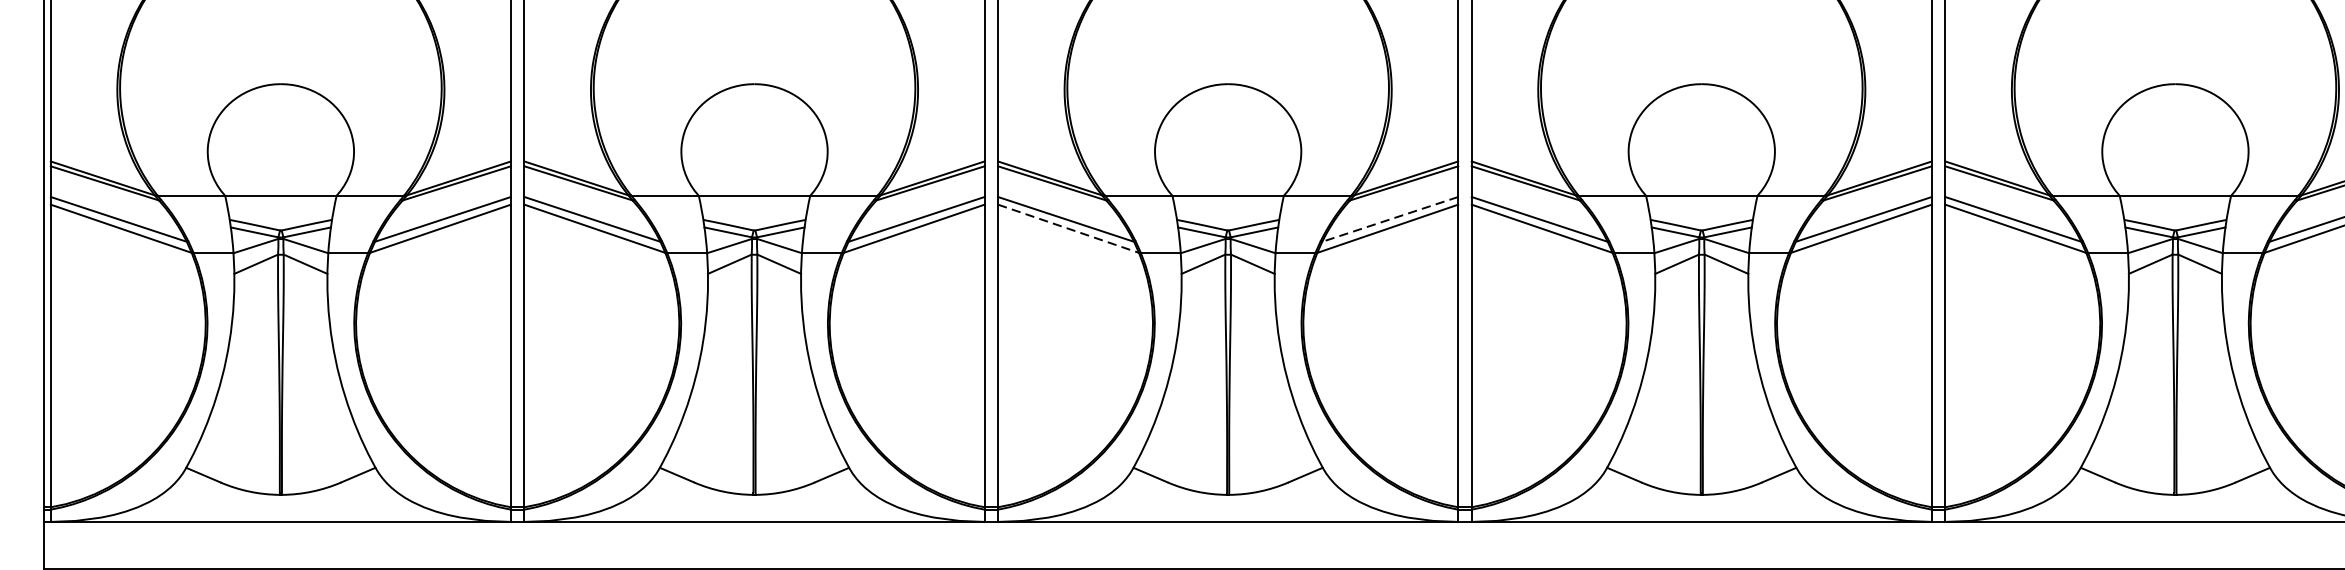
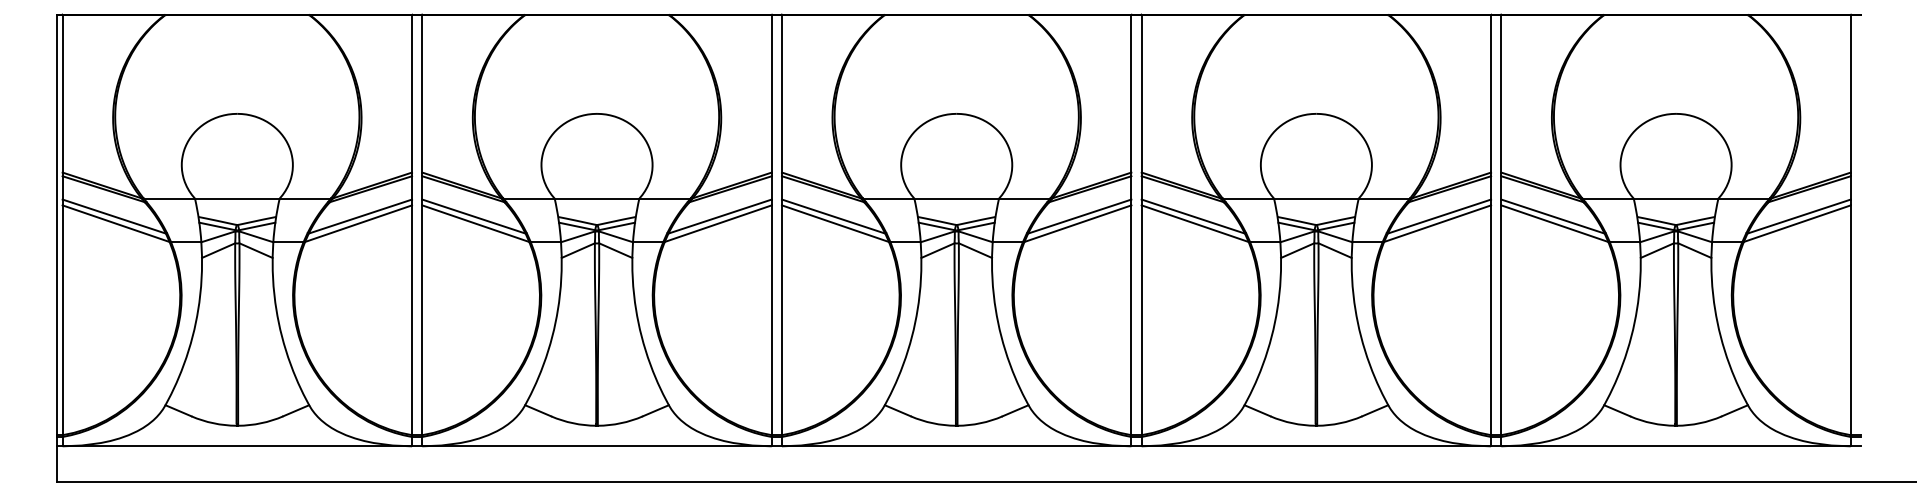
line: (1389, 219) -> (1079, 216), dashed -> solid
line: (1068, 228) -> (835, 223), dashed -> solid

